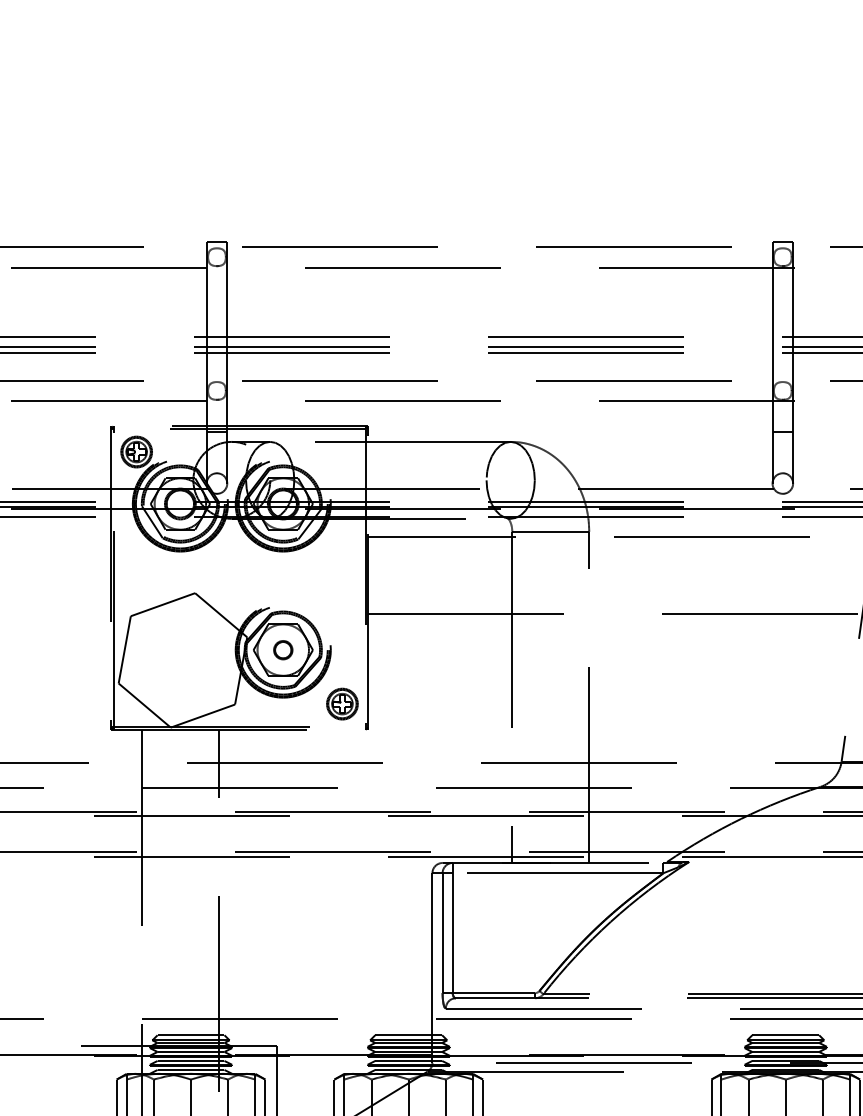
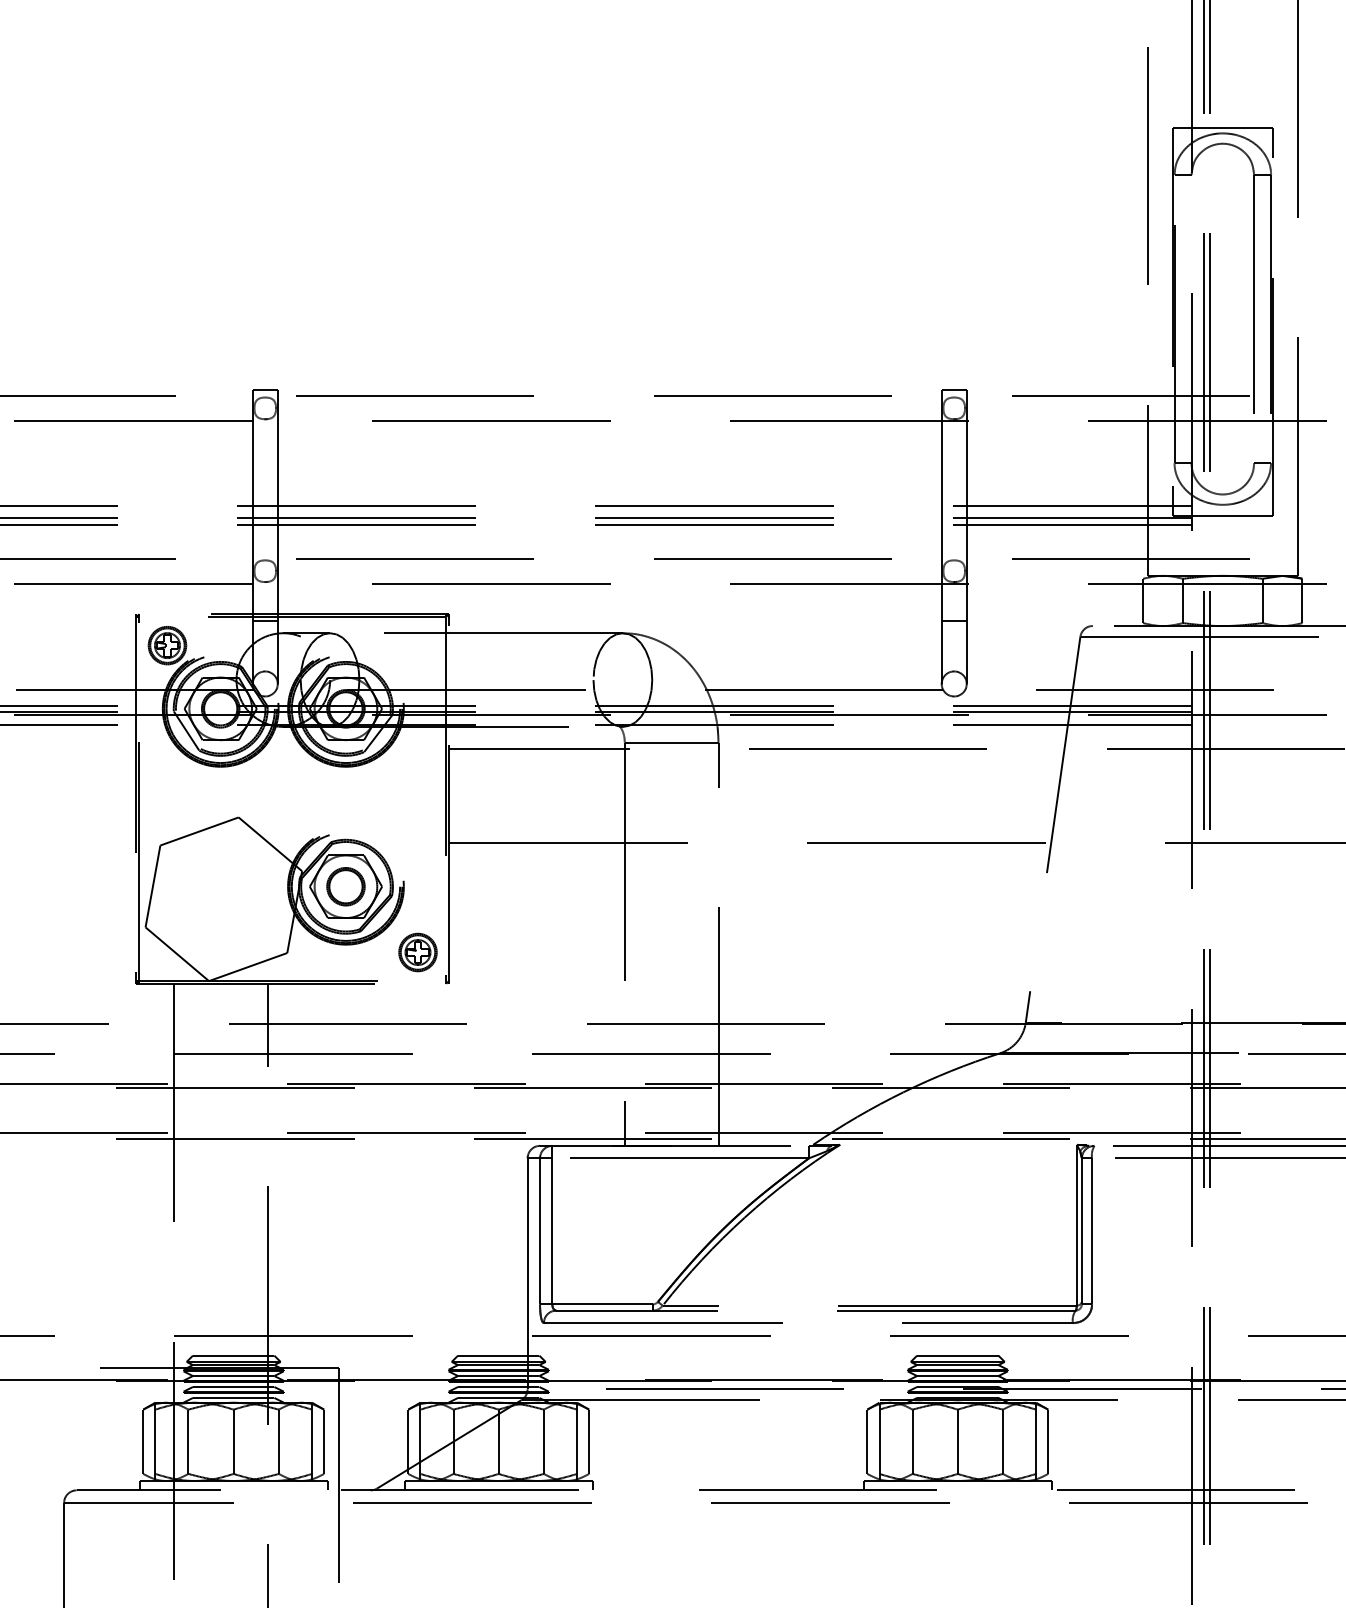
part: (282, 649) -> (345, 886), size x1.67

